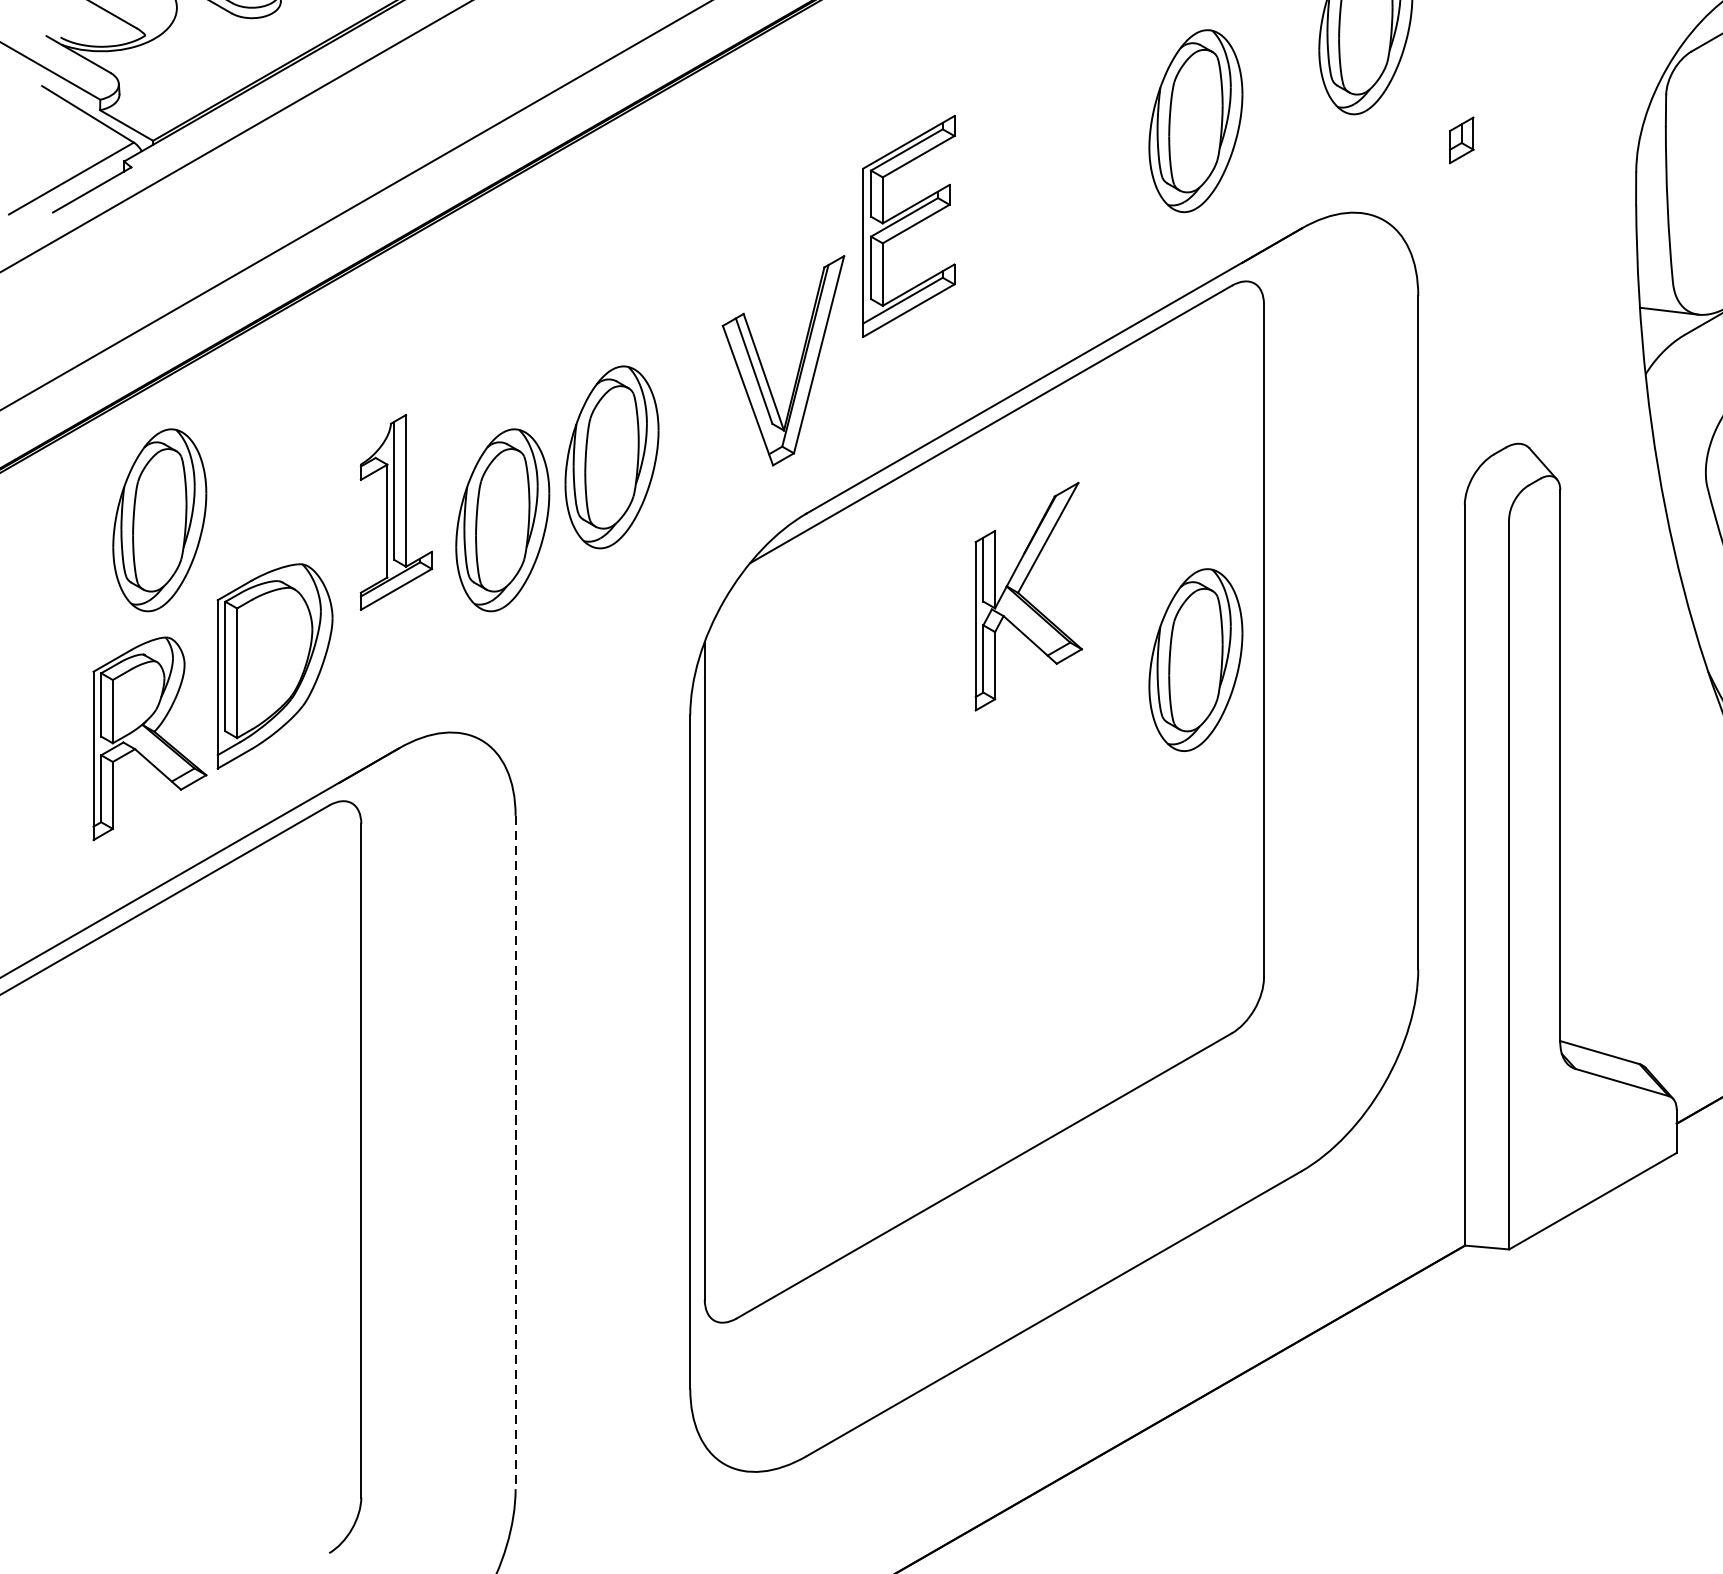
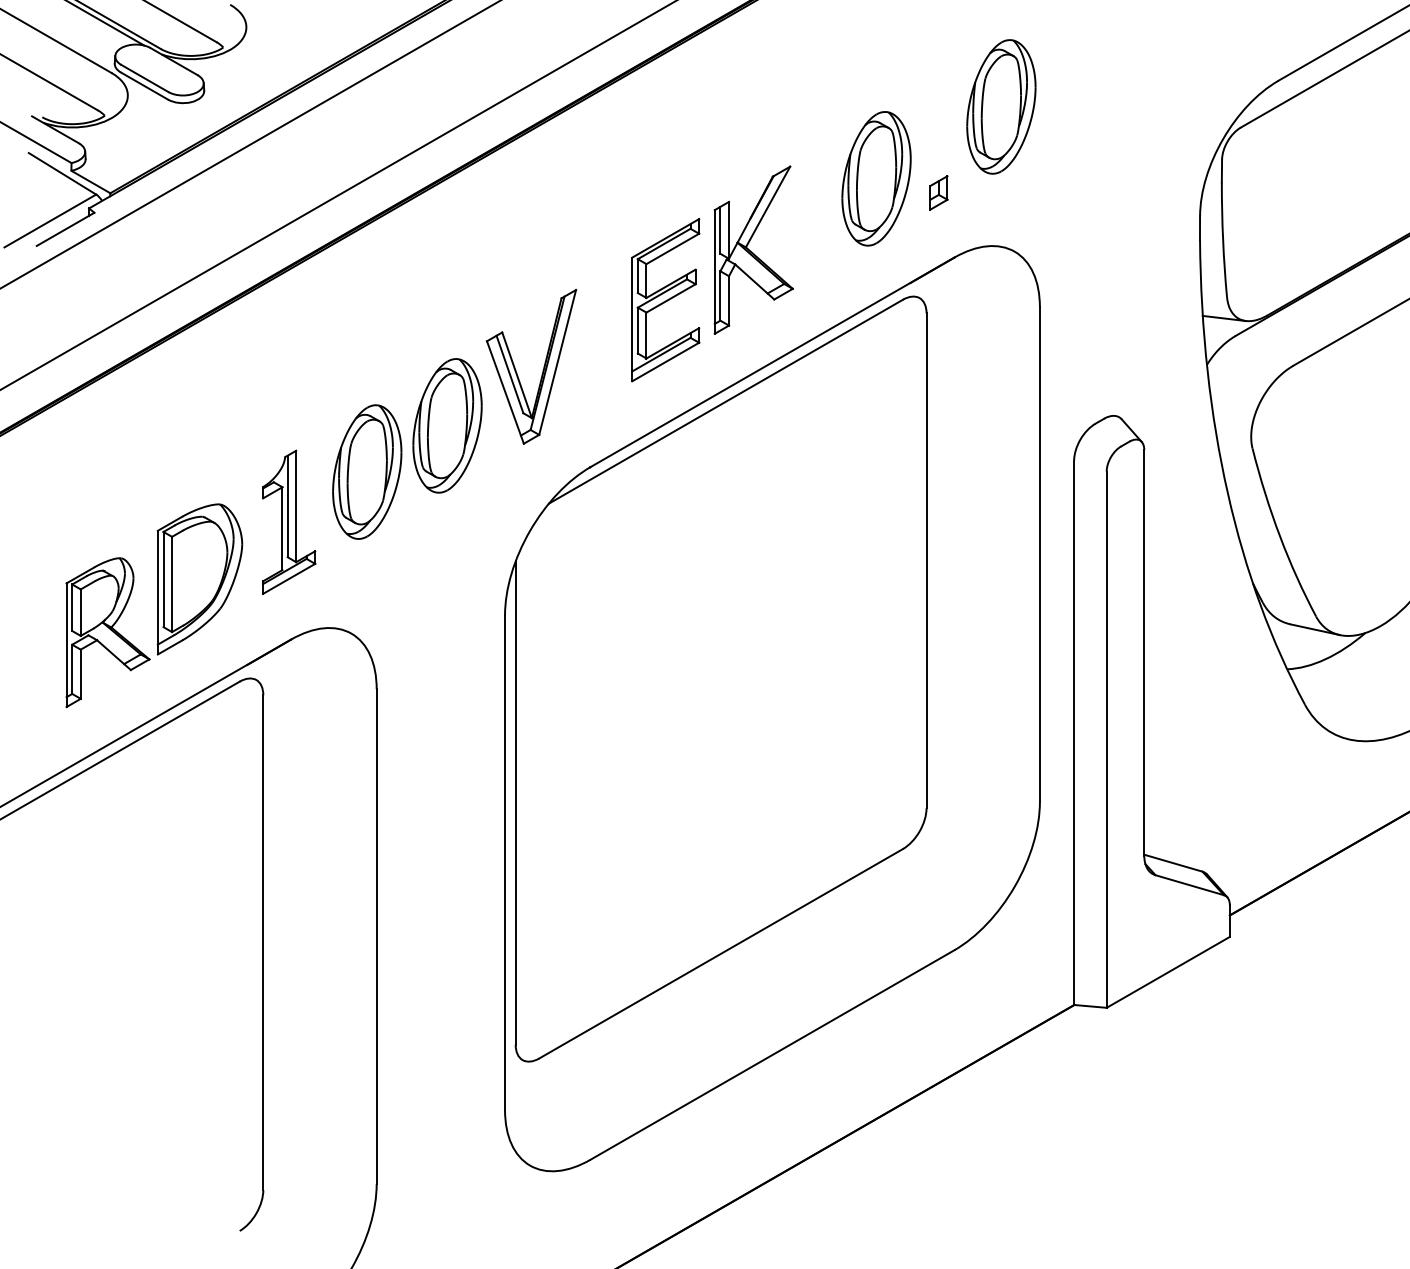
part: (1461, 139) -> (938, 192), moved
part: (908, 226) -> (665, 300), moved
part: (798, 365) -> (542, 370), moved
part: (396, 511) -> (289, 521), moved
part: (160, 519) -> (115, 471), removed
part: (1028, 595) -> (753, 249), moved
part: (1195, 659) -> (876, 574), removed
line: (515, 1153) -> (376, 937), dashed -> solid

